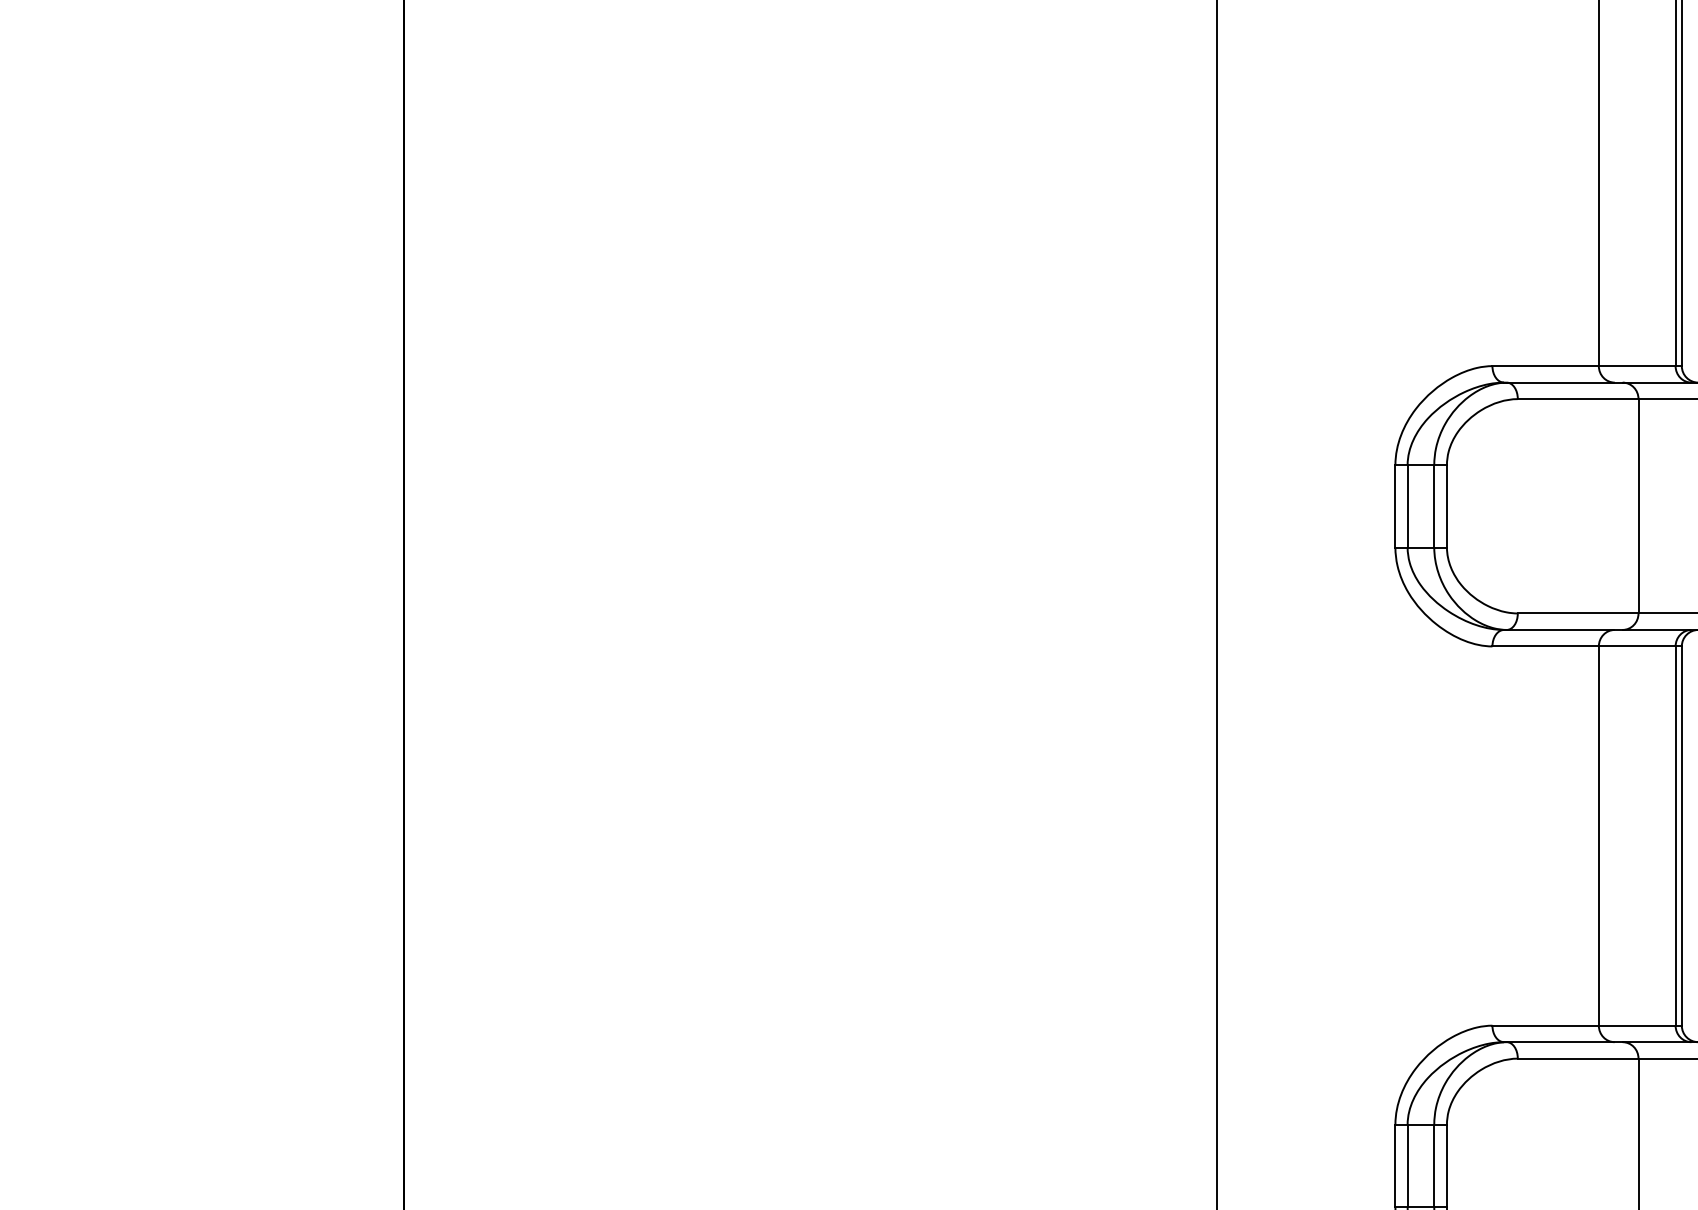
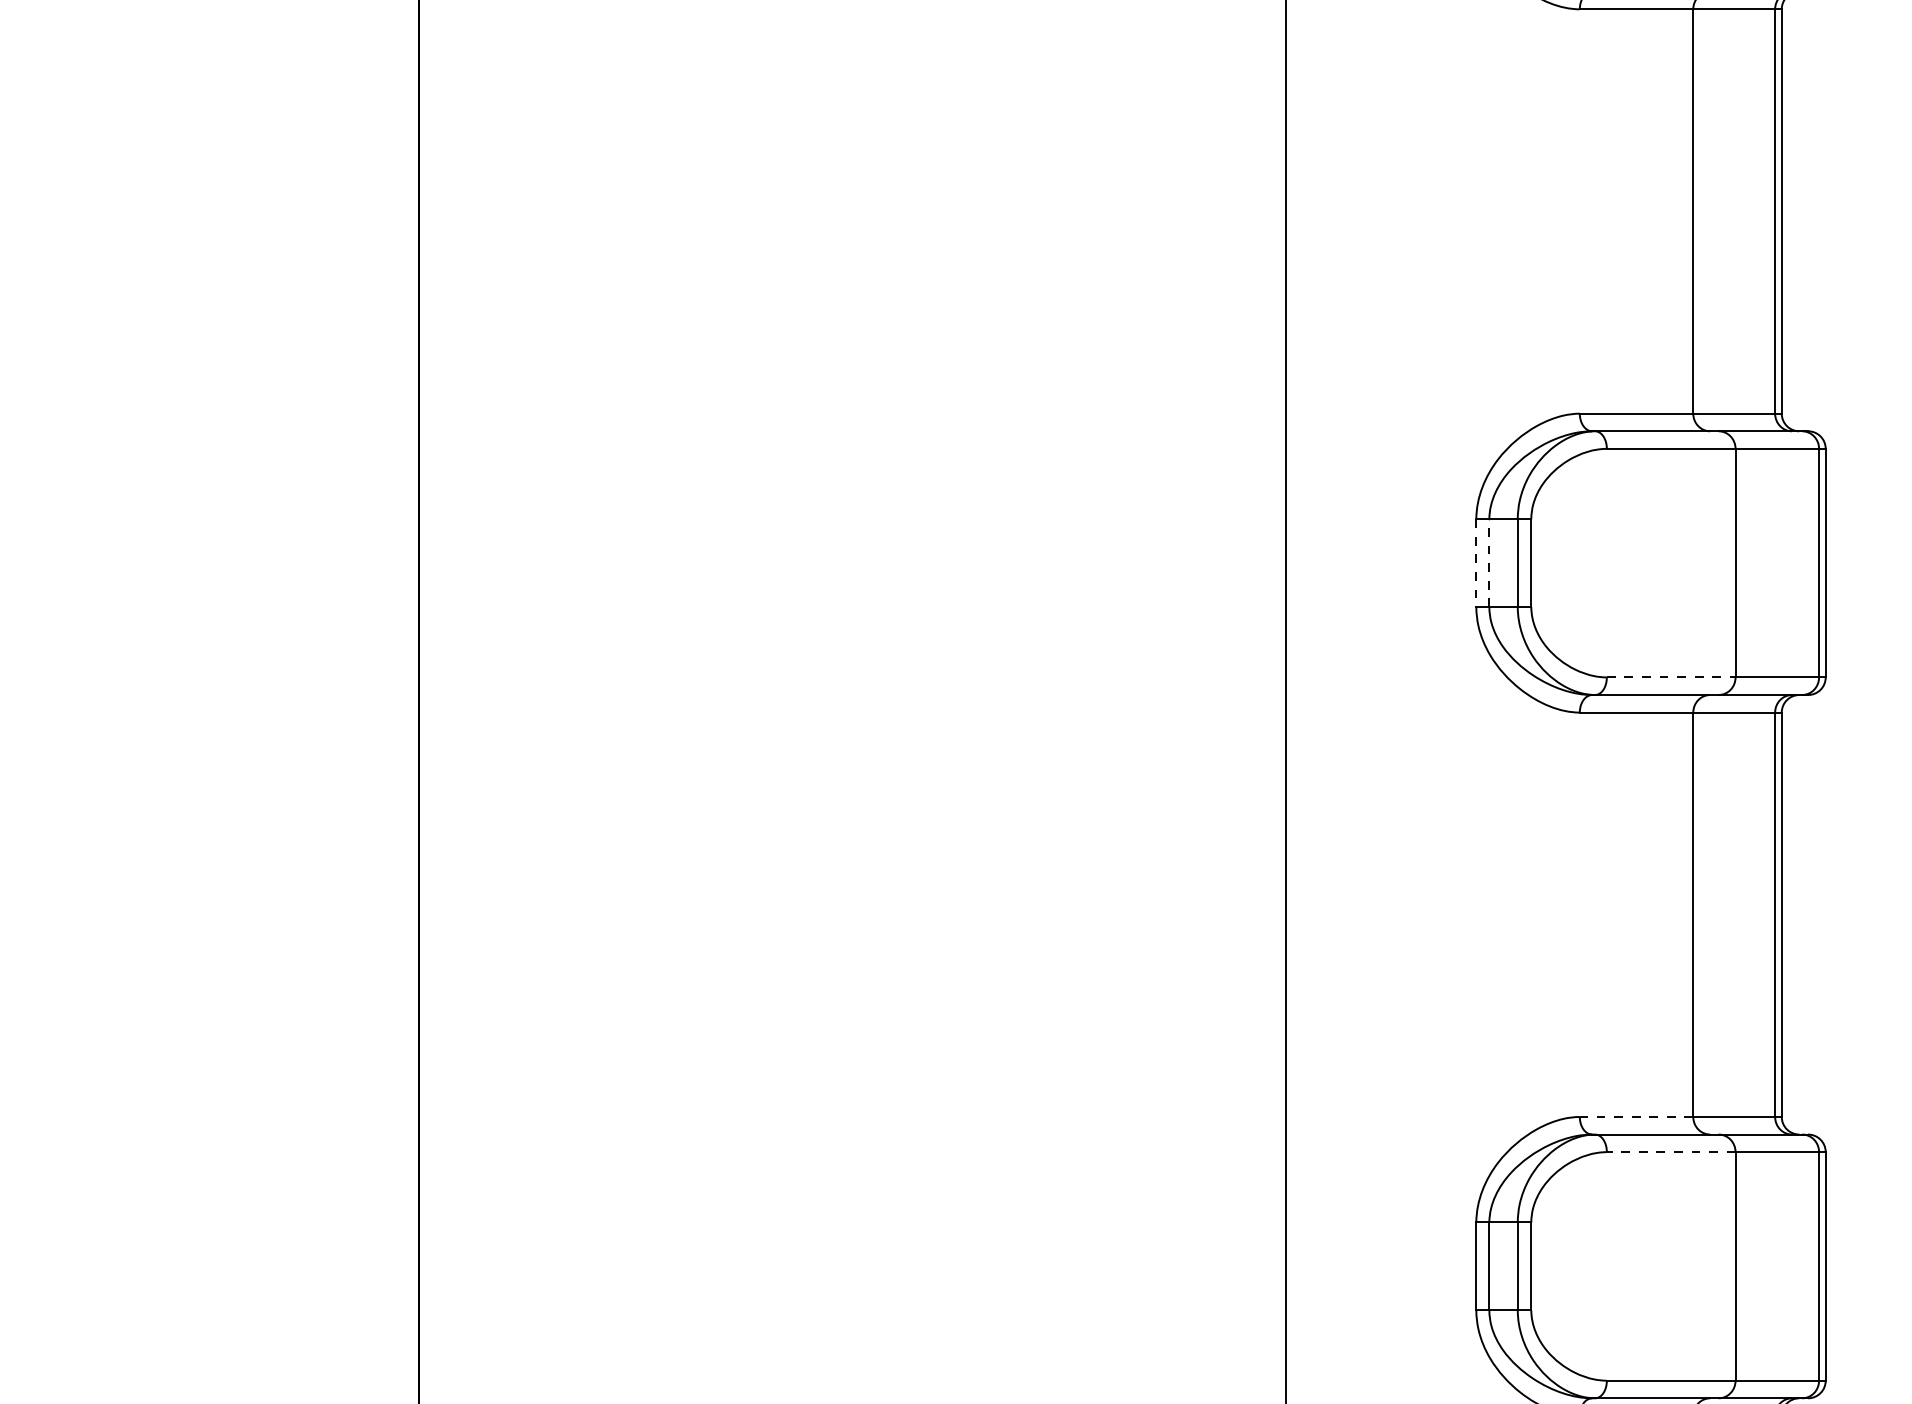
line: (1395, 506) -> (1476, 563), solid -> dashed
line: (1407, 506) -> (1489, 563), solid -> dashed
line: (1578, 613) -> (1671, 677), solid -> dashed
line: (1545, 1025) -> (1636, 1116), solid -> dashed
line: (1577, 1058) -> (1670, 1152), solid -> dashed

